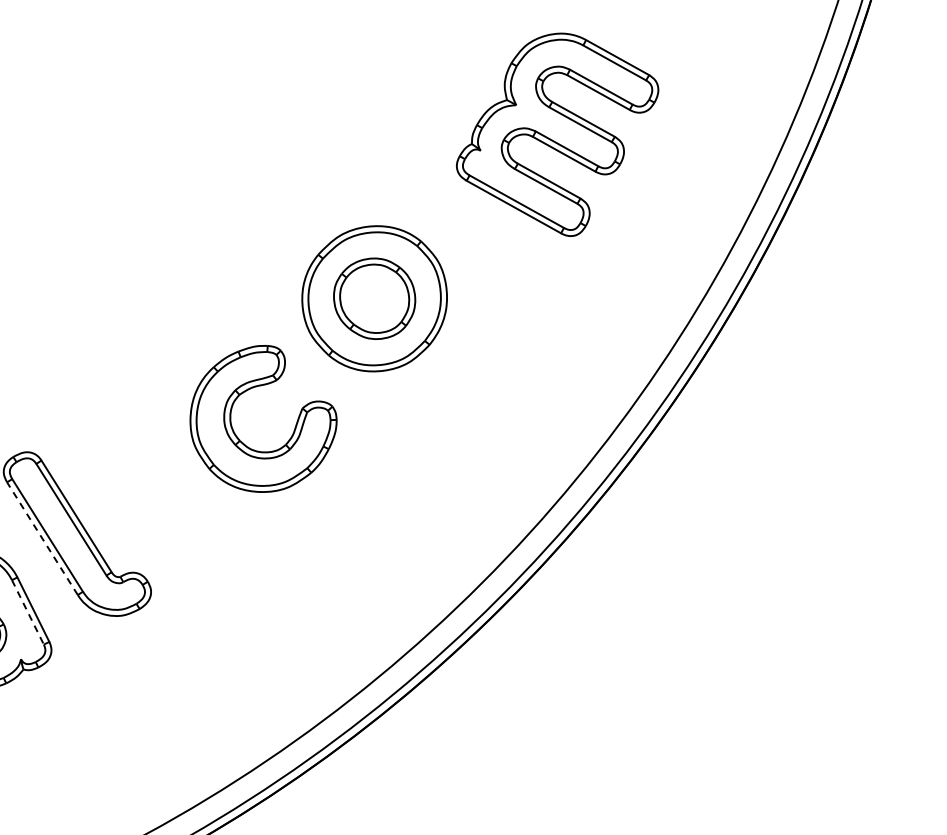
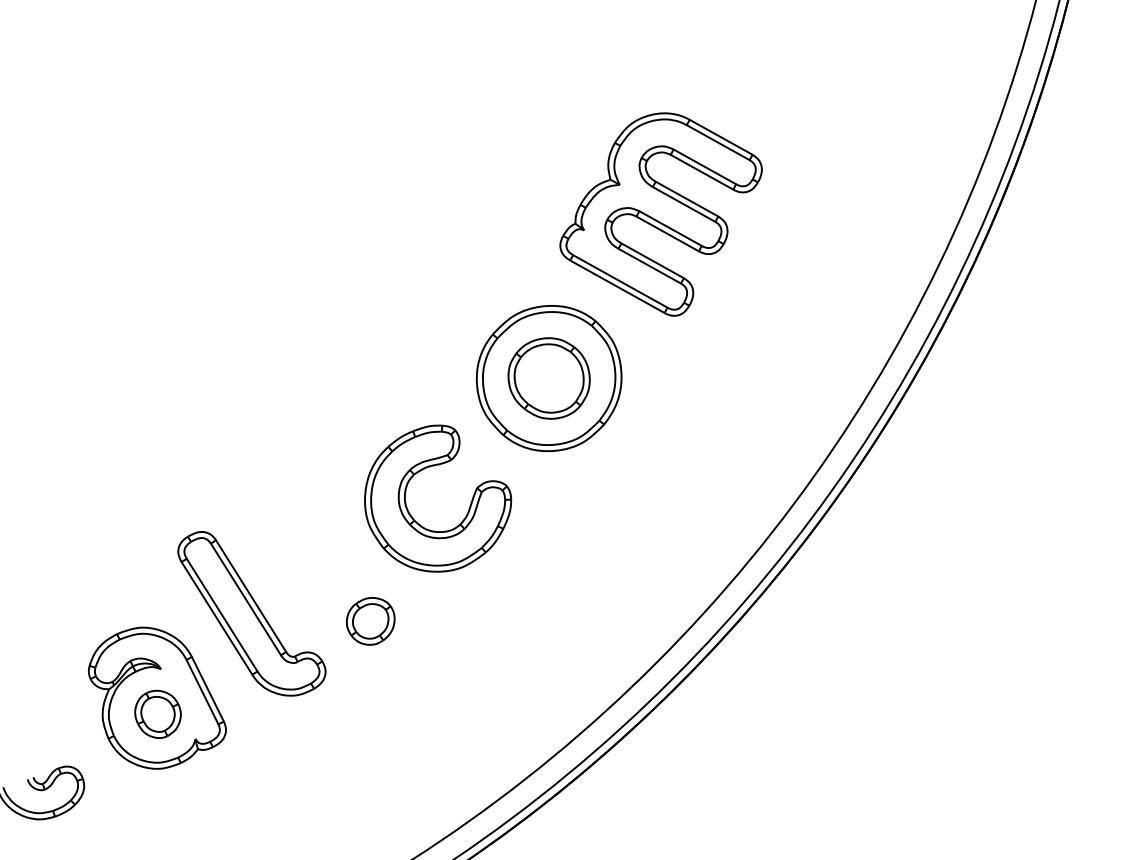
part: (556, 134) -> (660, 214), moved
line: (41, 538) -> (216, 618), dashed -> solid
part: (195, 541) -> (370, 621), added
line: (27, 612) -> (202, 692), dashed -> solid

